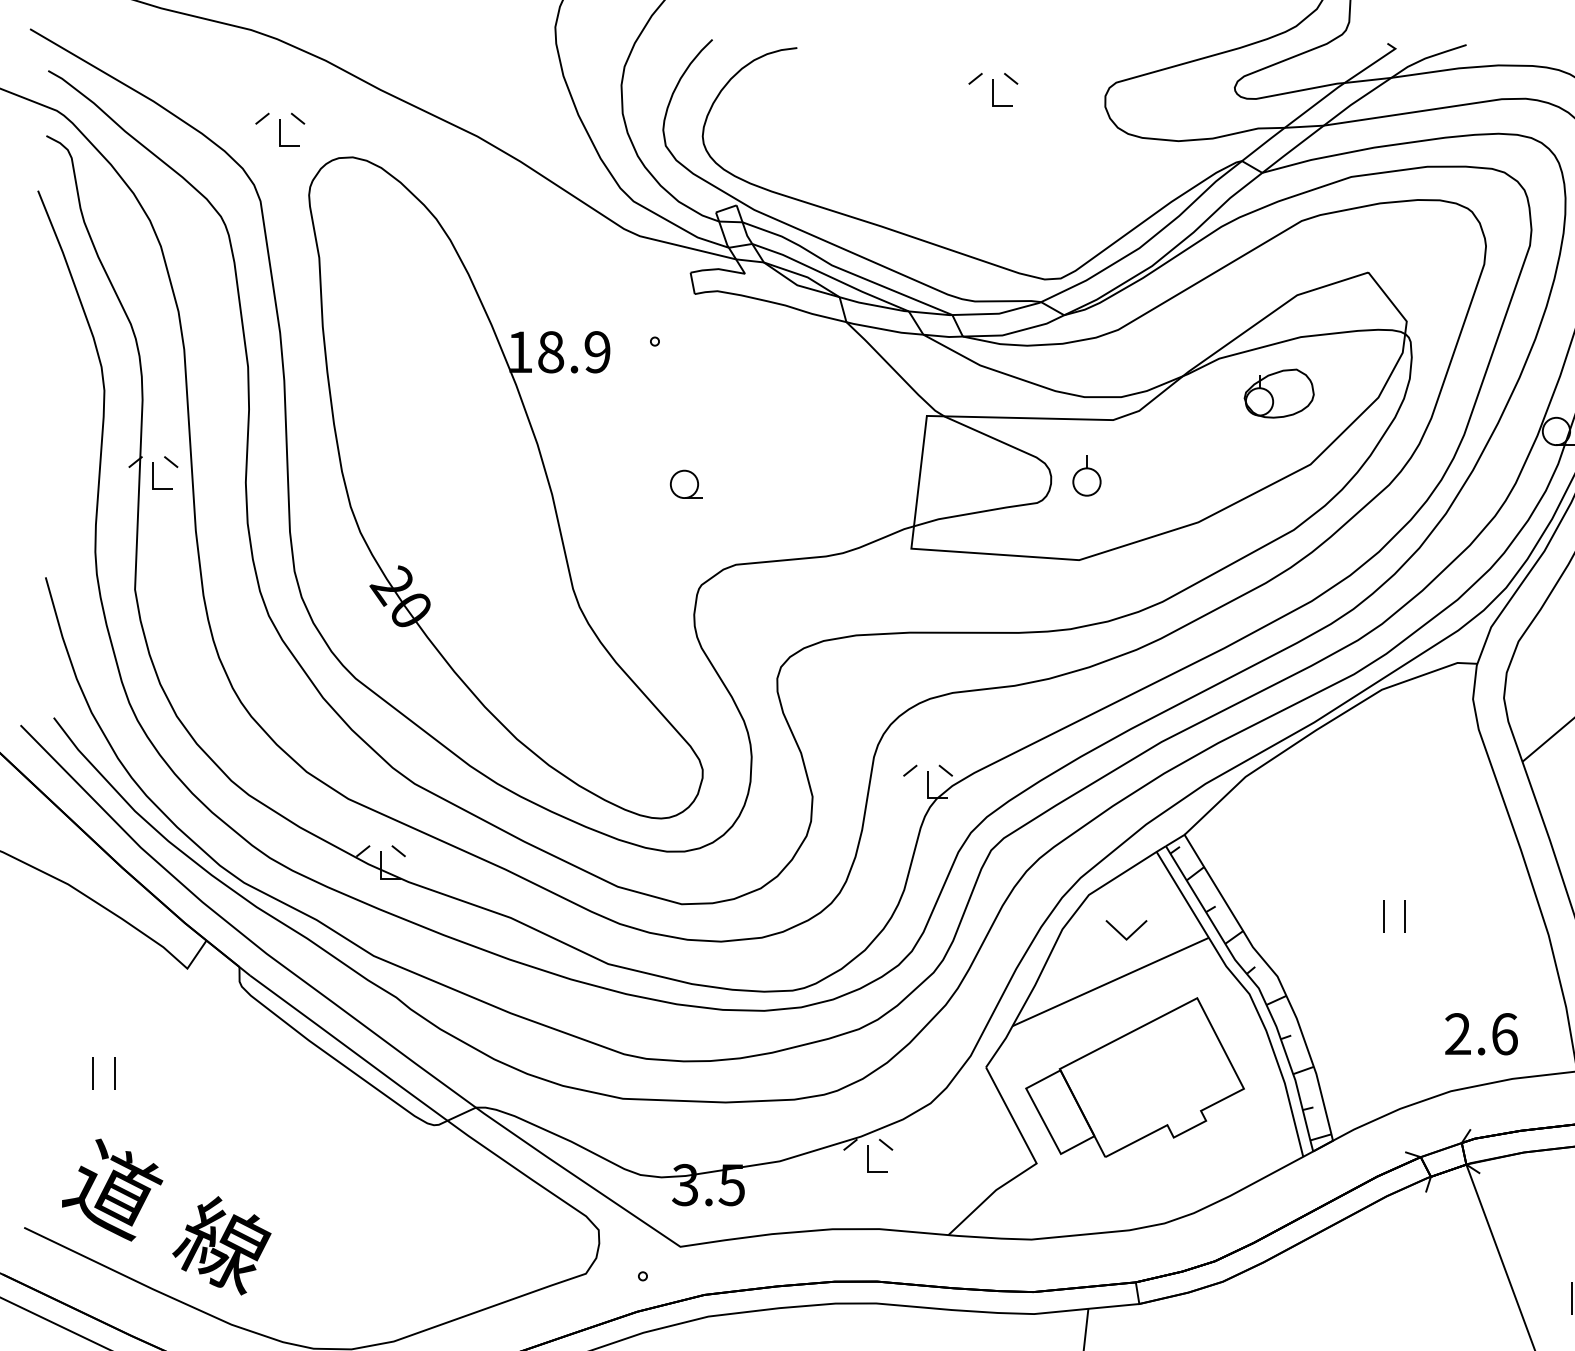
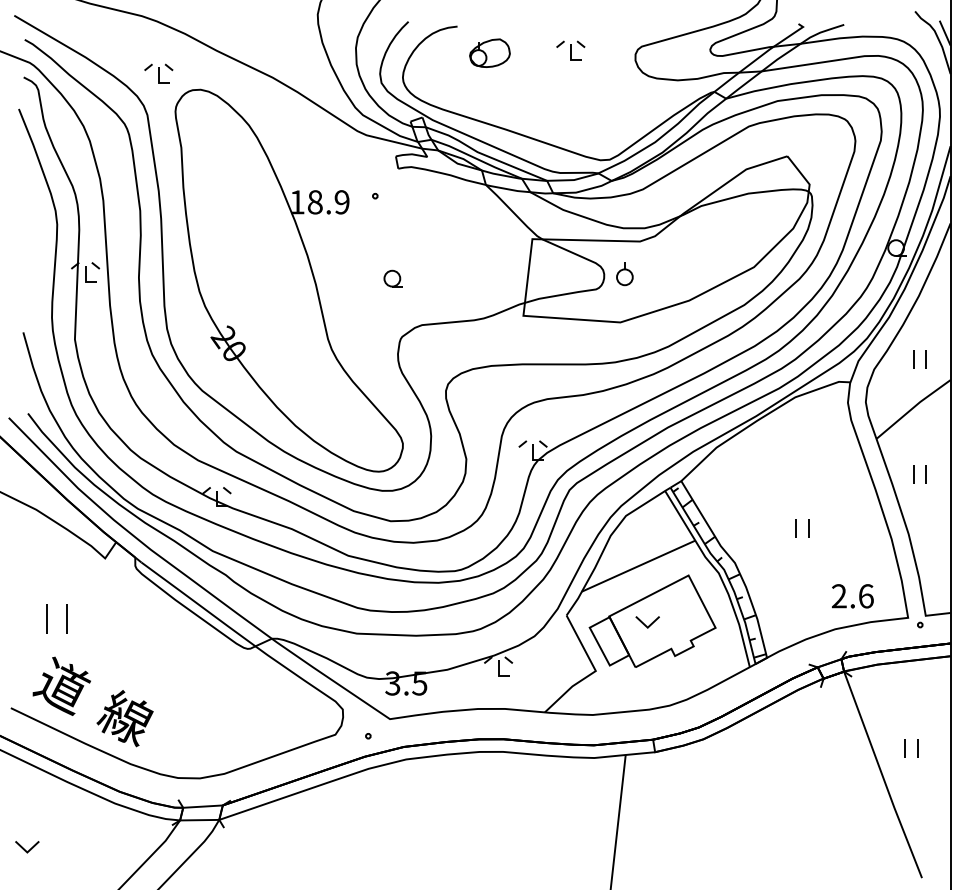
part: (1278, 392) -> (489, 52), moved
part: (1126, 930) -> (647, 622), moved
part: (103, 1074) -> (56, 619), size x1.6

